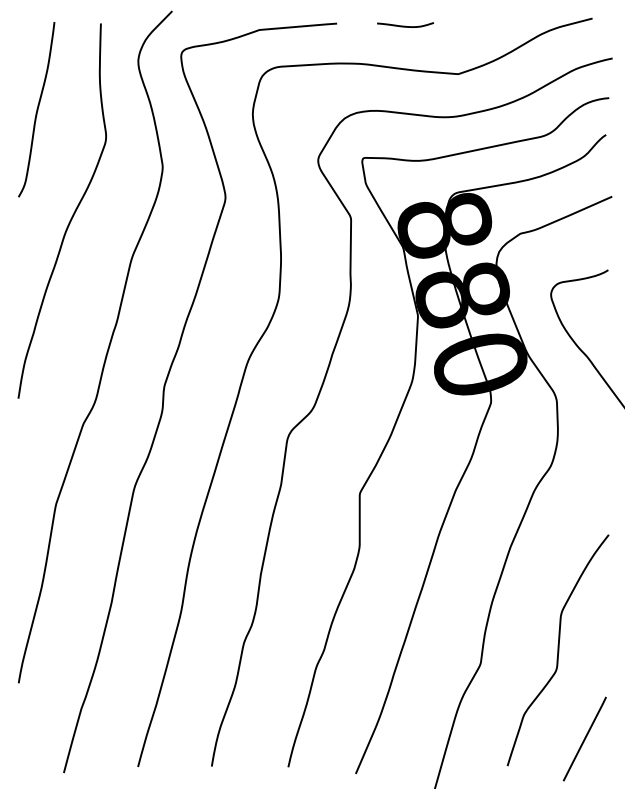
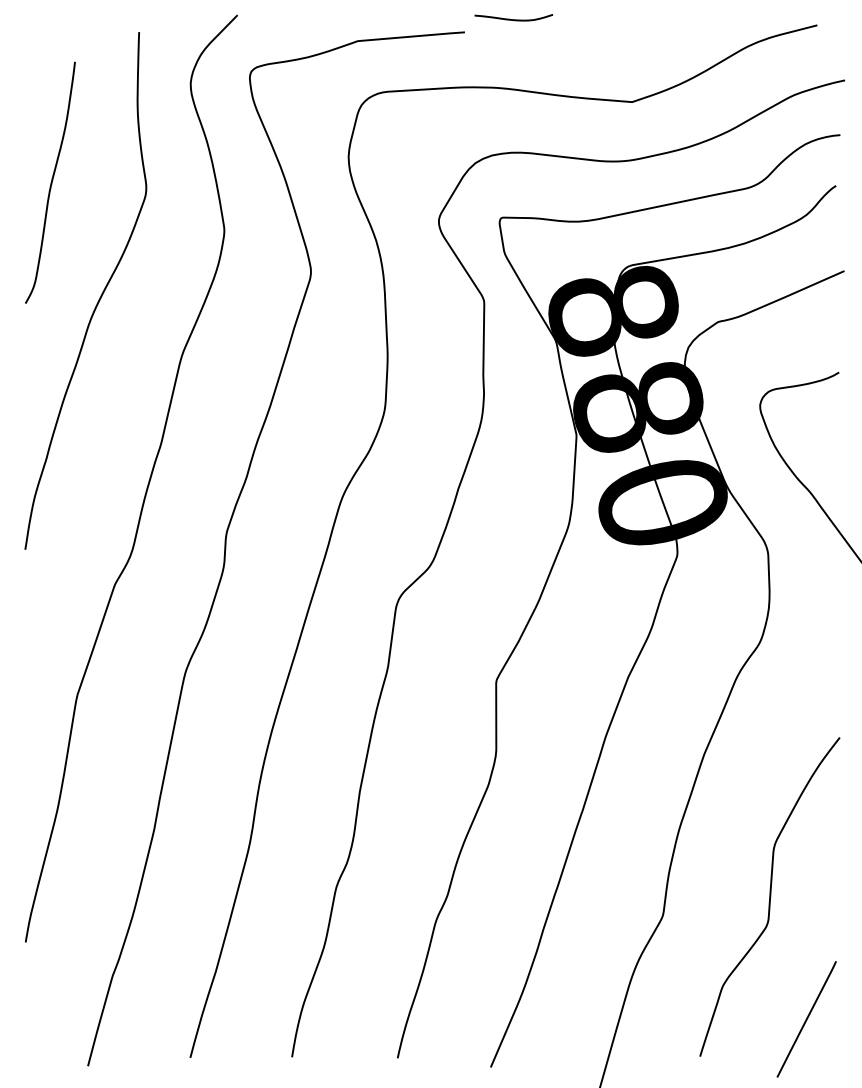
curve: (405, 25) -> (513, 18), moved
curve: (36, 109) -> (50, 182), moved

